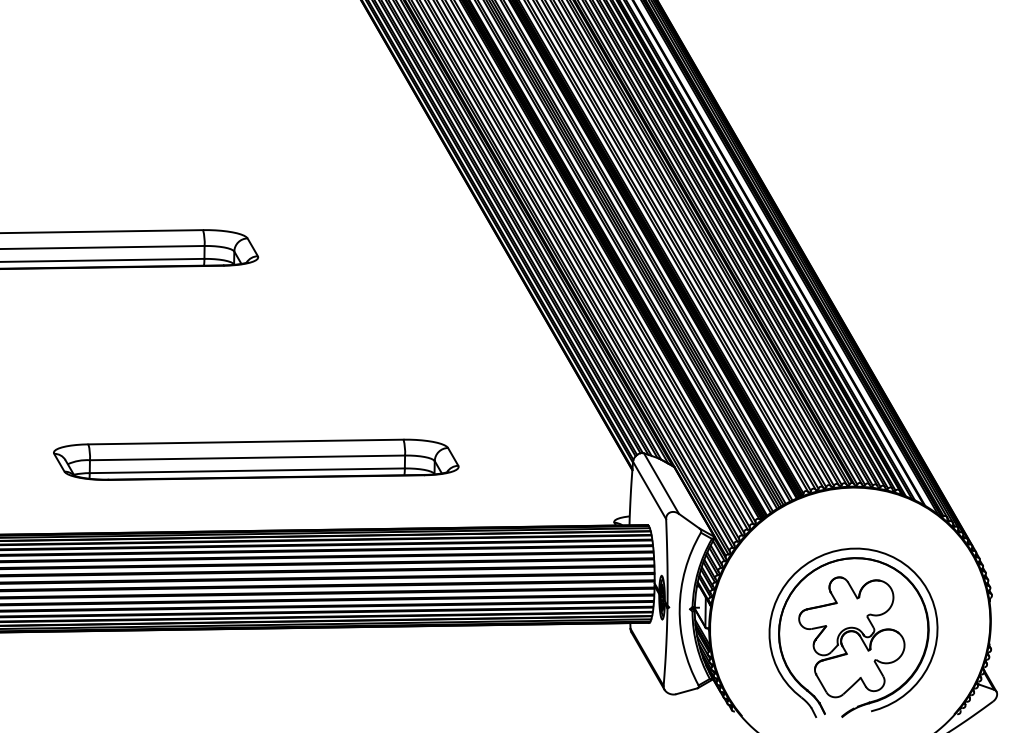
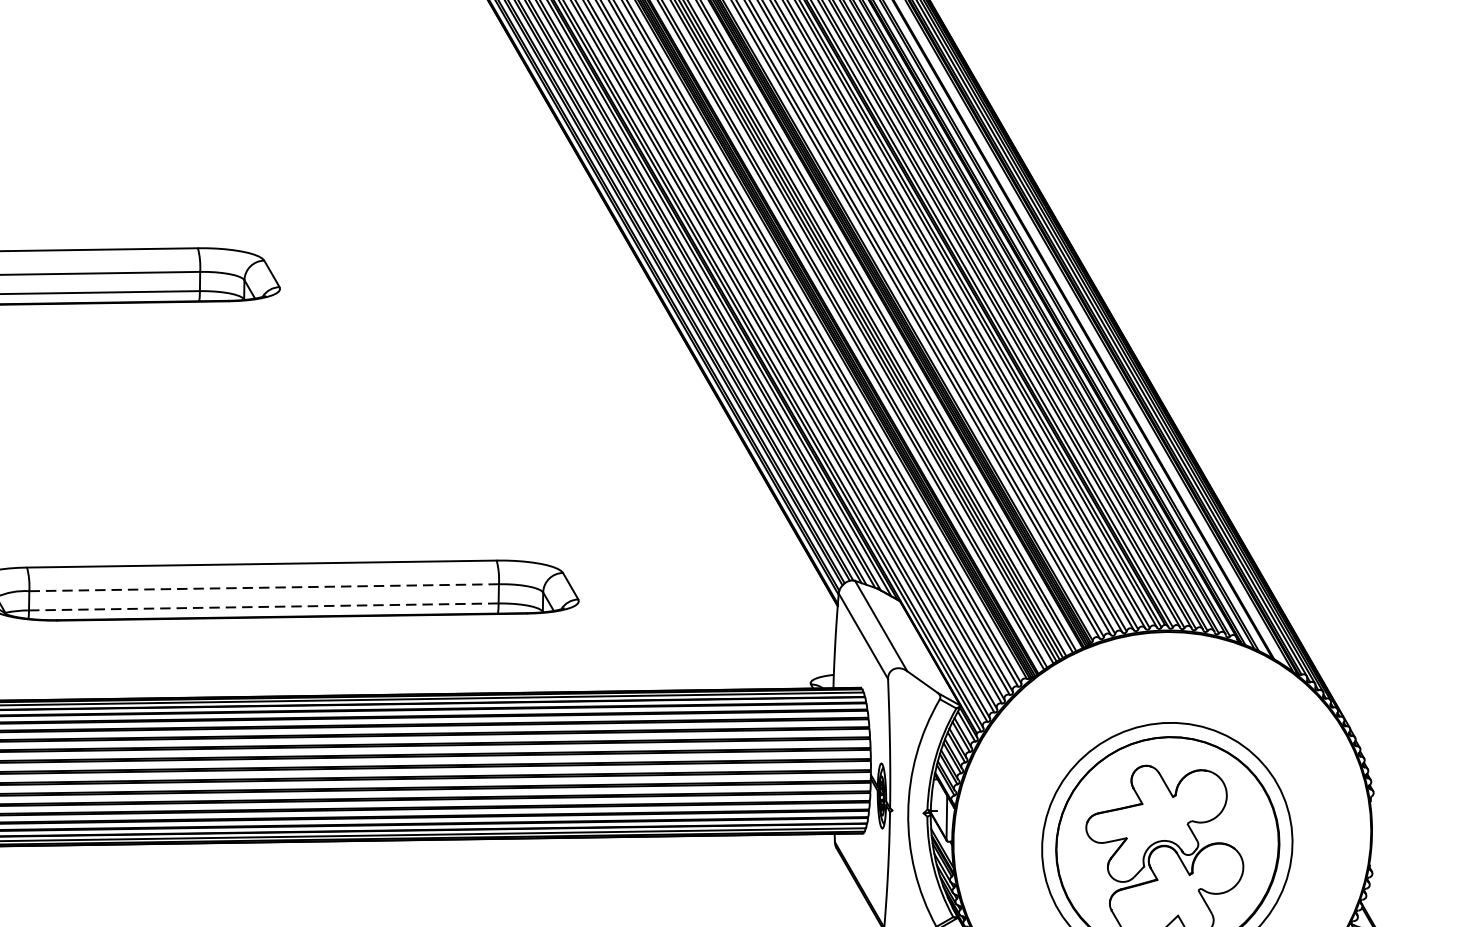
line: (247, 457) -> (264, 587), solid -> dashed
line: (247, 470) -> (264, 606), solid -> dashed

